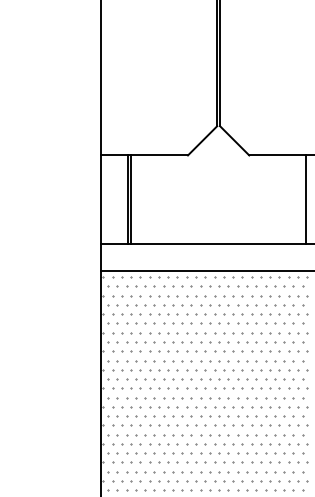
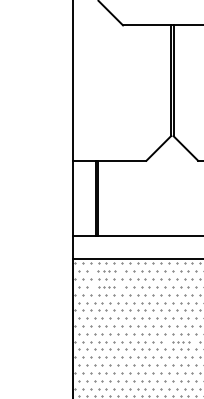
part: (140, 286) -> (106, 271), size x0.7
part: (140, 305) -> (106, 287), size x0.6
part: (228, 370) -> (180, 342), size x0.7

